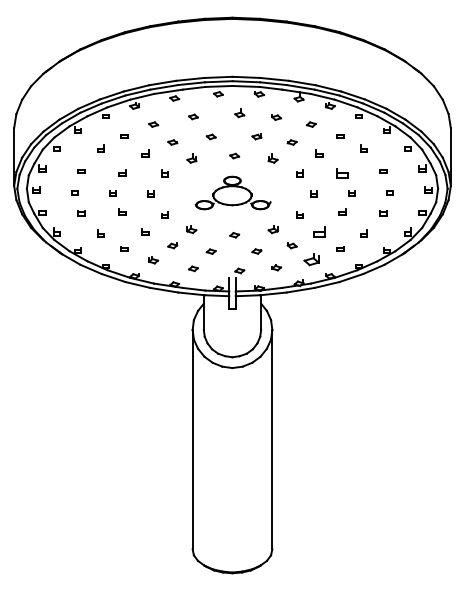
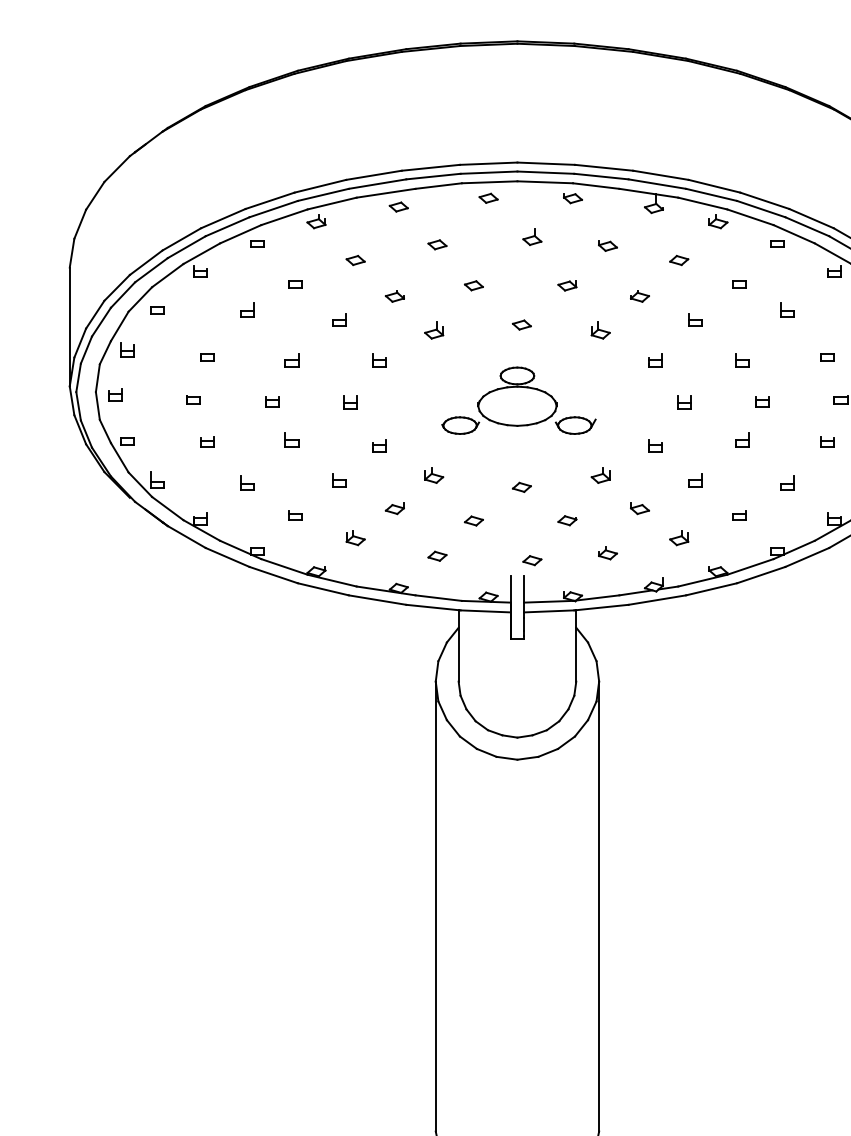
part: (342, 172) -> (743, 358), size x0.62
part: (319, 231) -> (695, 479), size x0.62
part: (310, 260) -> (677, 539), size x0.62

